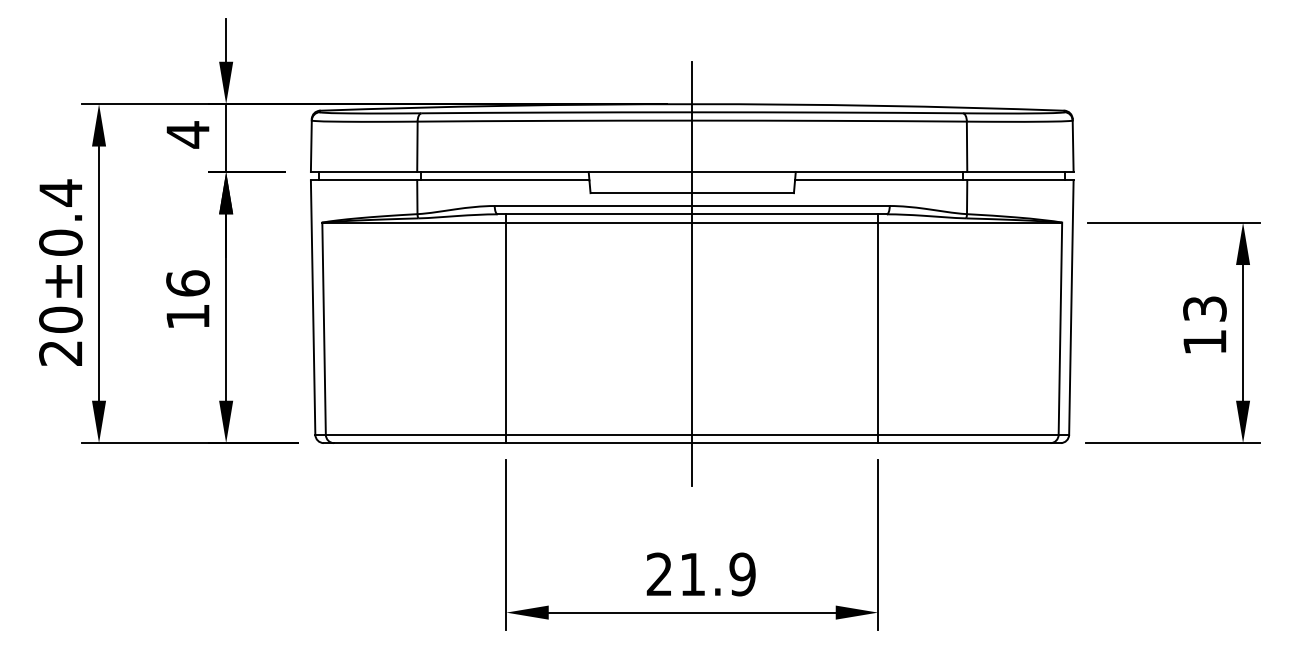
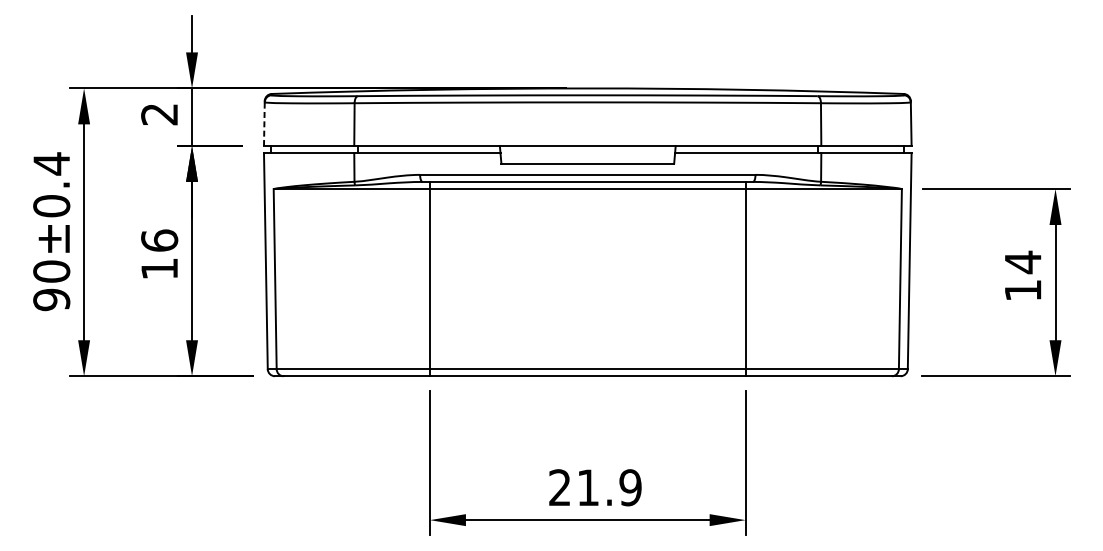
text: (187, 134) -> (159, 114), 4 -> 2
line: (311, 146) -> (264, 124), solid -> dashed
line: (692, 273) -> (588, 232), removed
text: (1204, 308) -> (1022, 261), 13 -> 14
text: (60, 353) -> (51, 300), 20±0.4 -> 90±0.4

